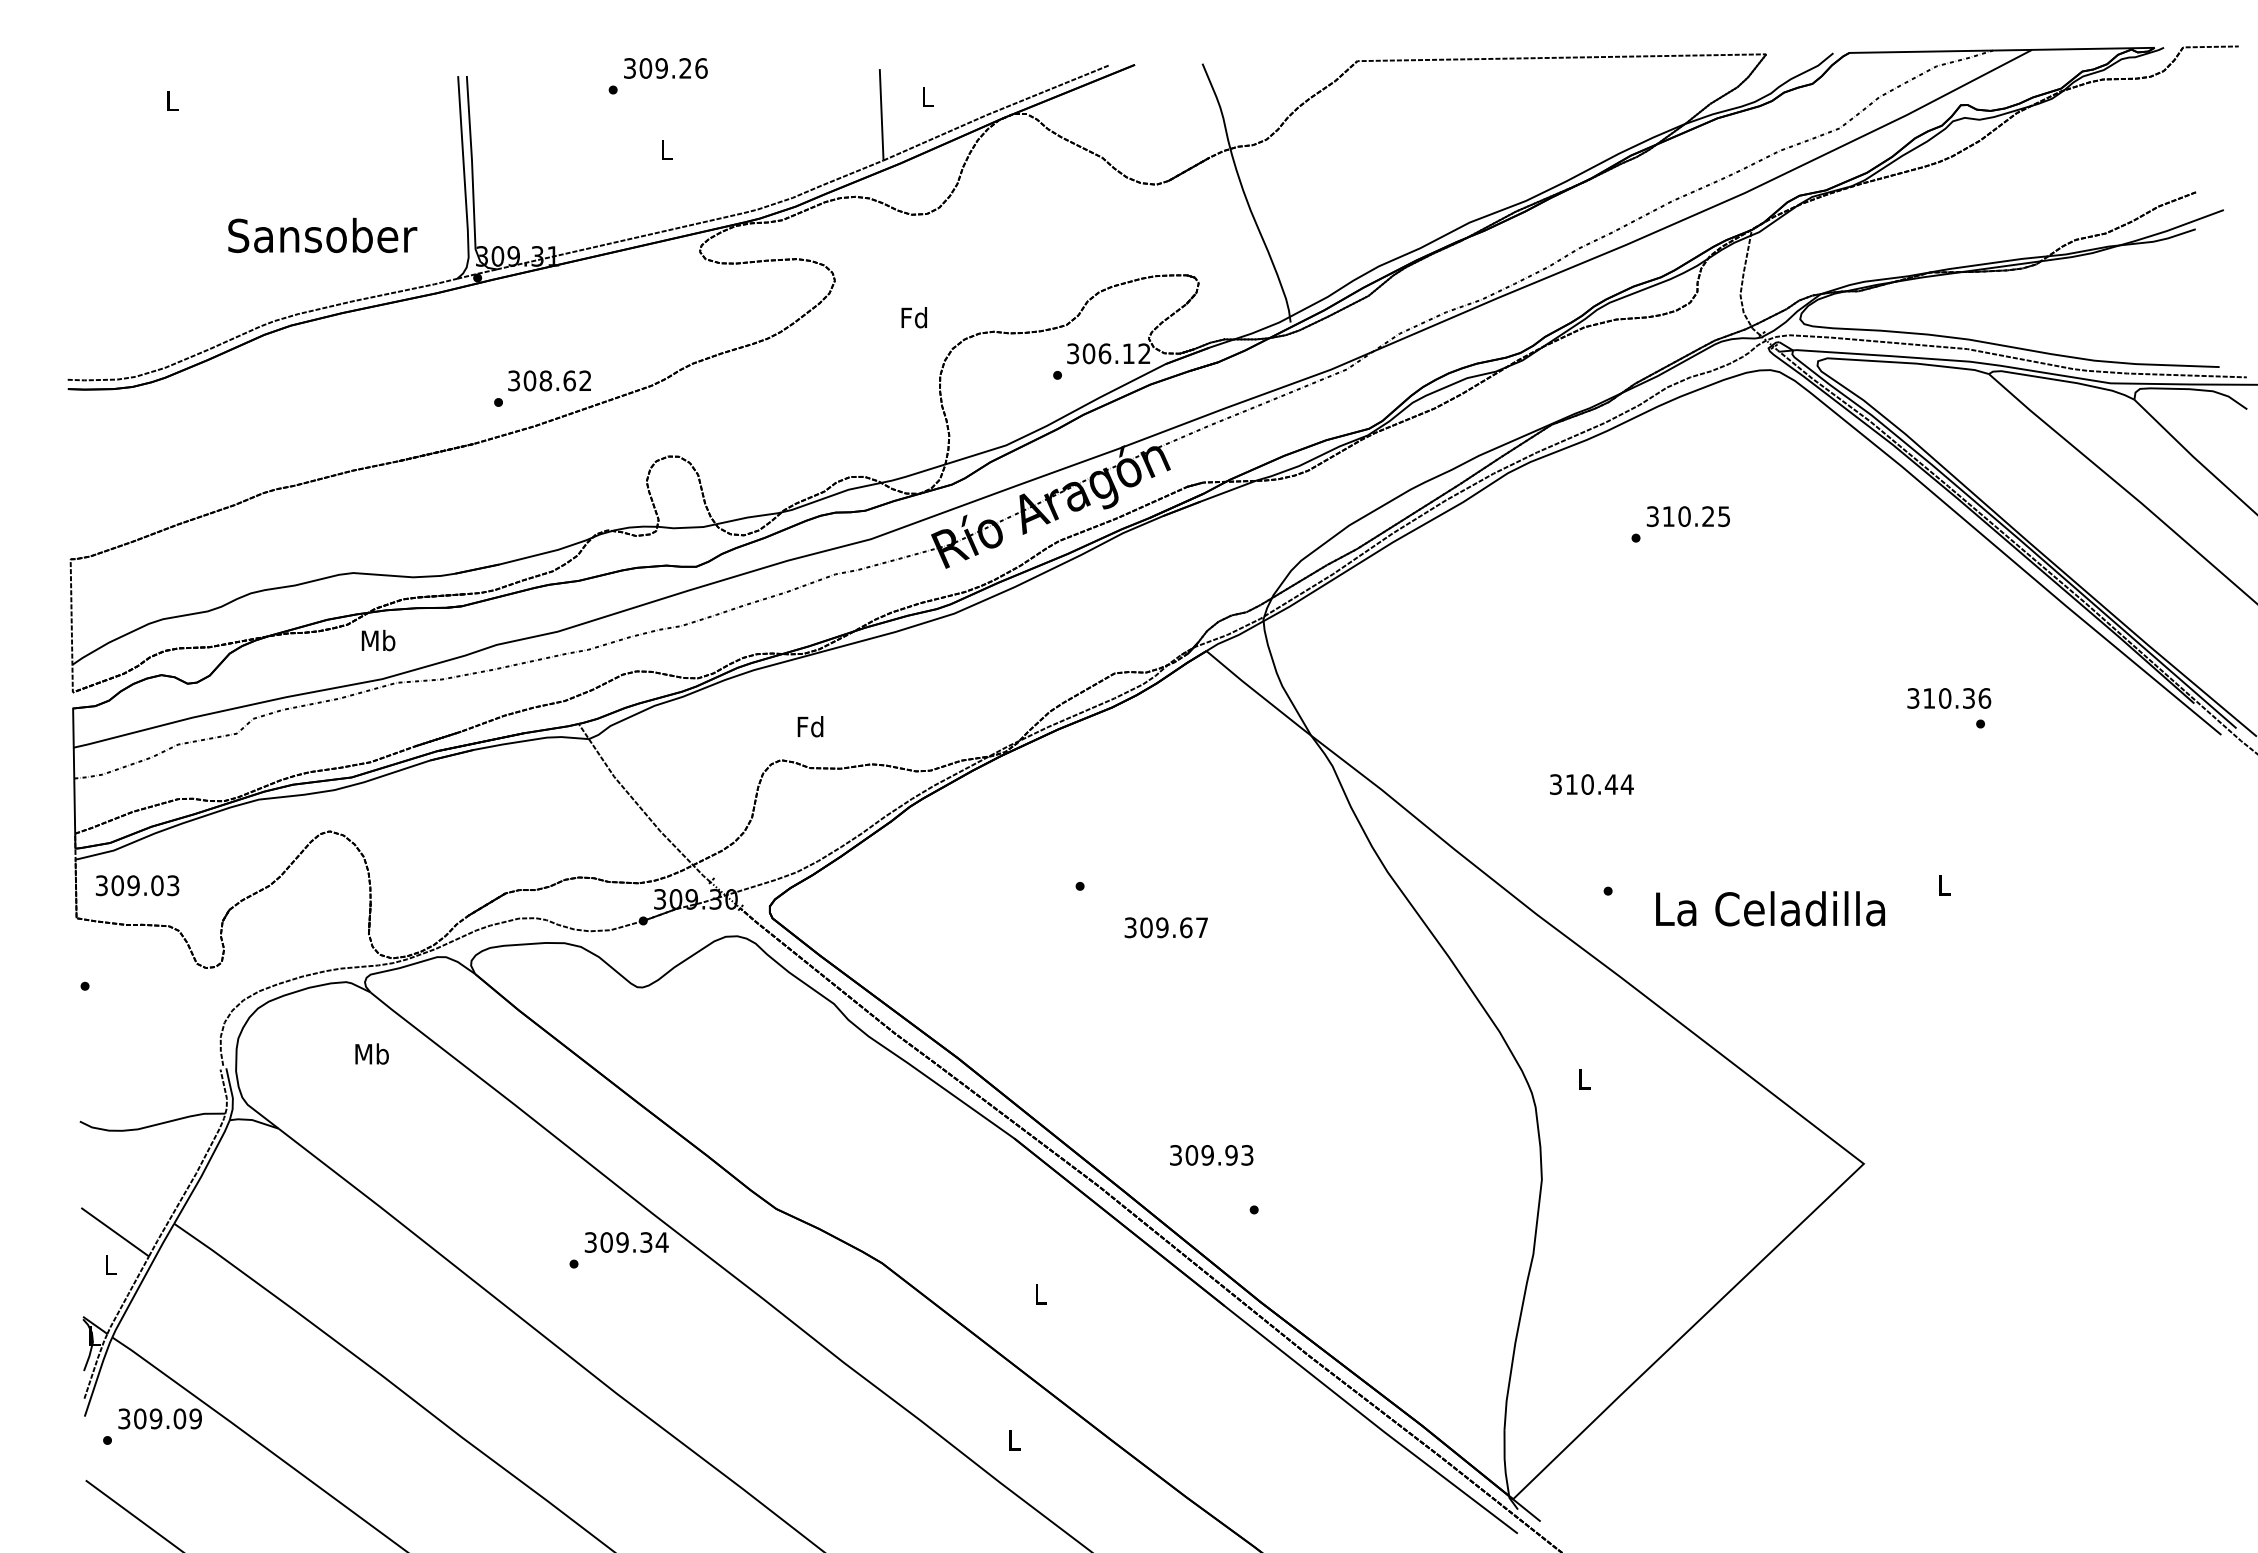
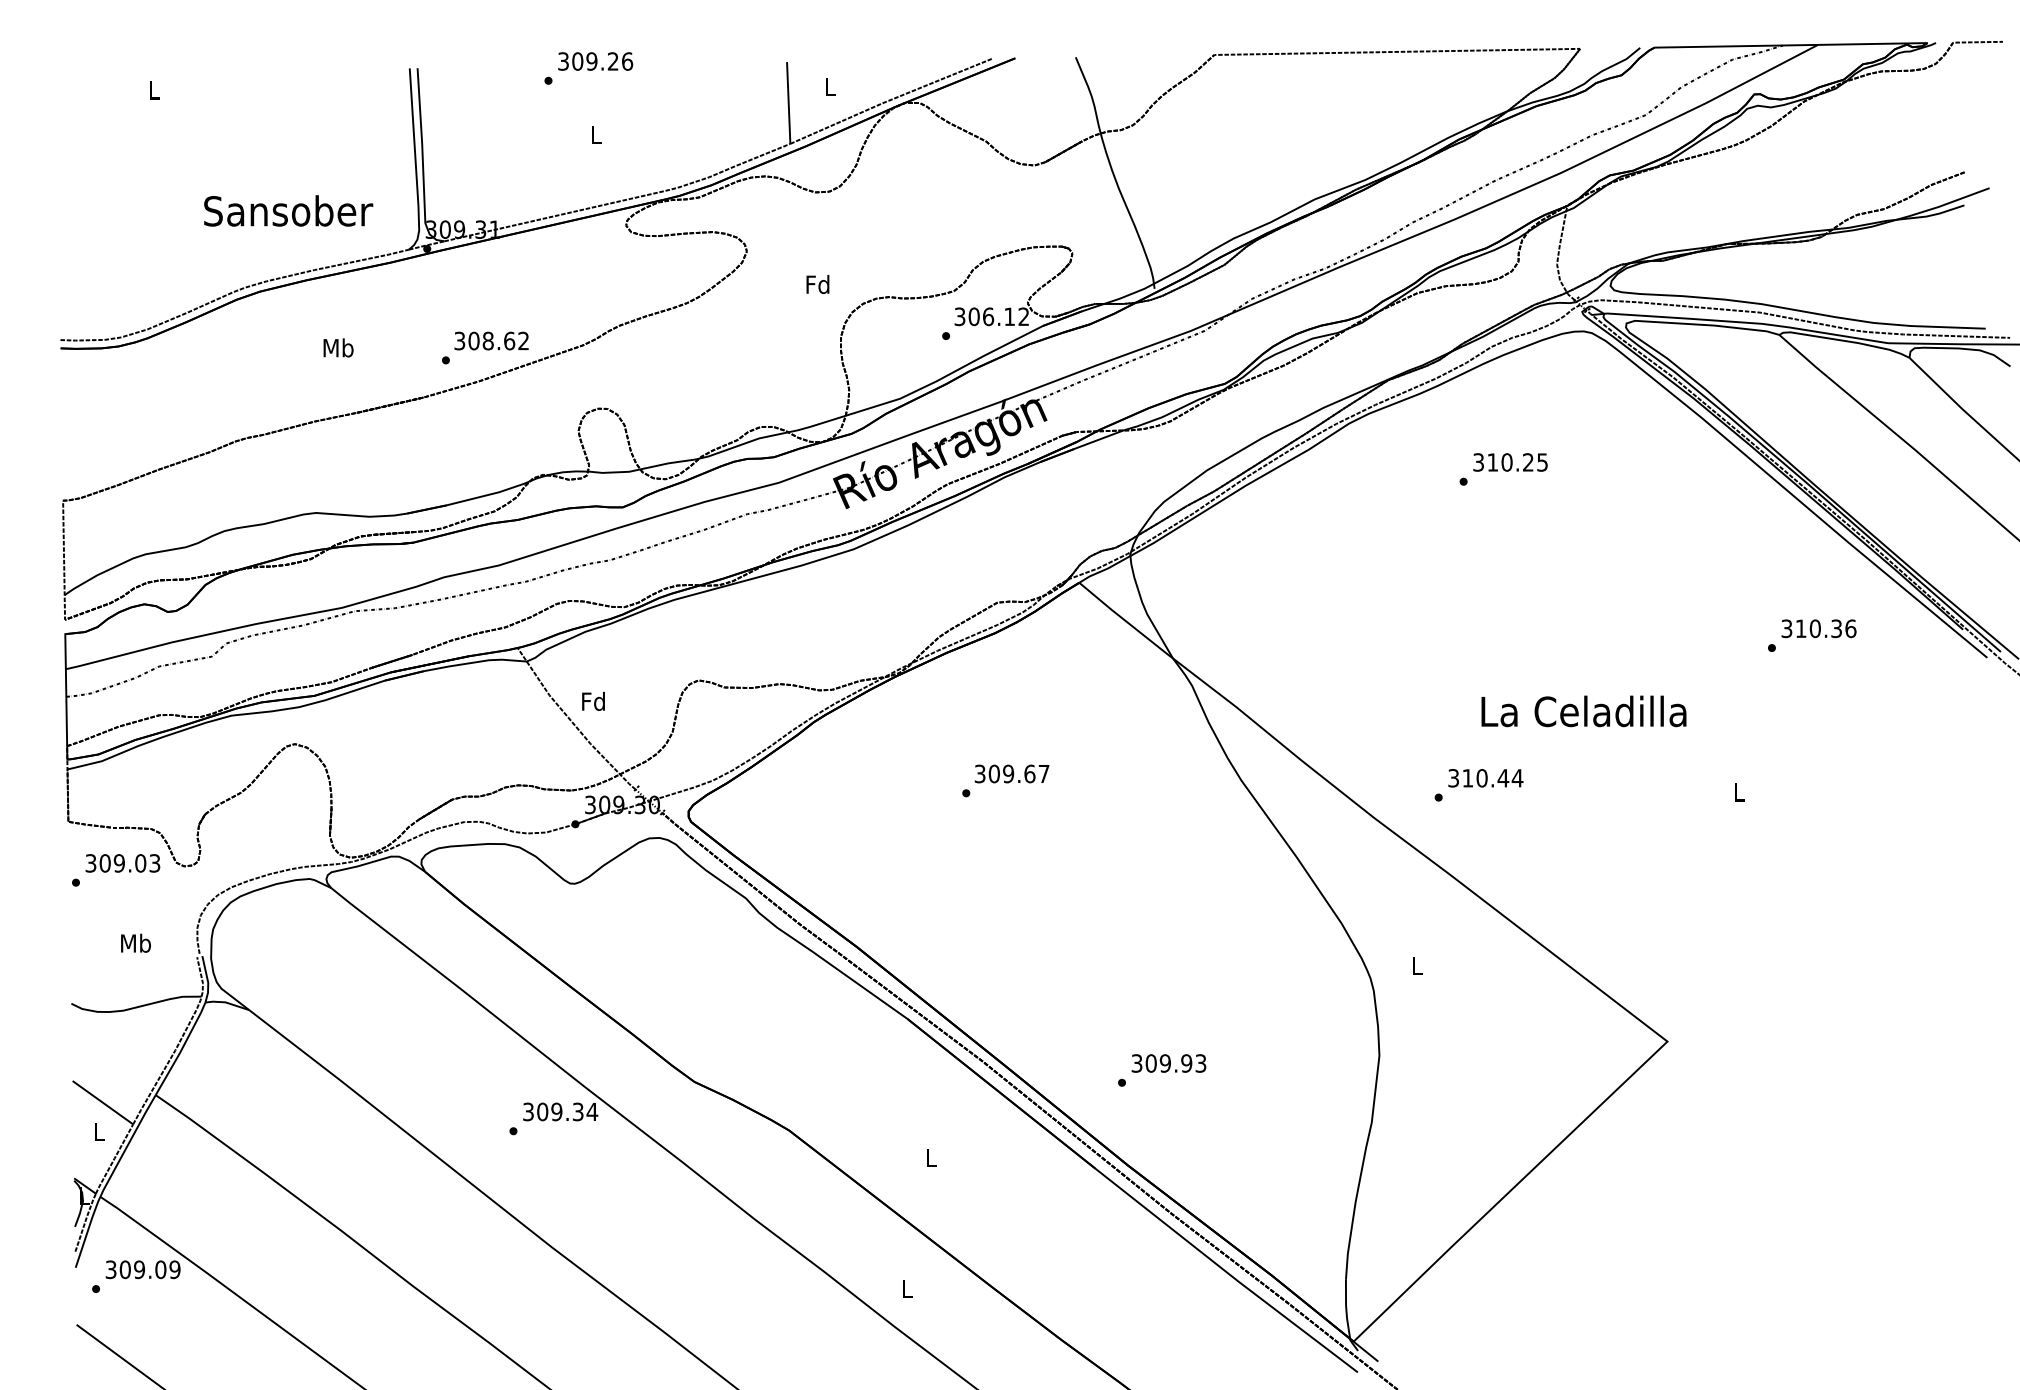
text: (378, 640) -> (338, 347), moved
text: (1949, 698) -> (1819, 628), moved
text: (810, 726) -> (593, 701), moved
text: (1591, 784) -> (1485, 778), moved
text: (137, 885) -> (122, 863), moved
text: (1770, 908) -> (1583, 711), moved
text: (1165, 927) -> (1011, 773), moved
text: (371, 1053) -> (135, 942), moved
text: (1211, 1155) -> (1168, 1063), moved

